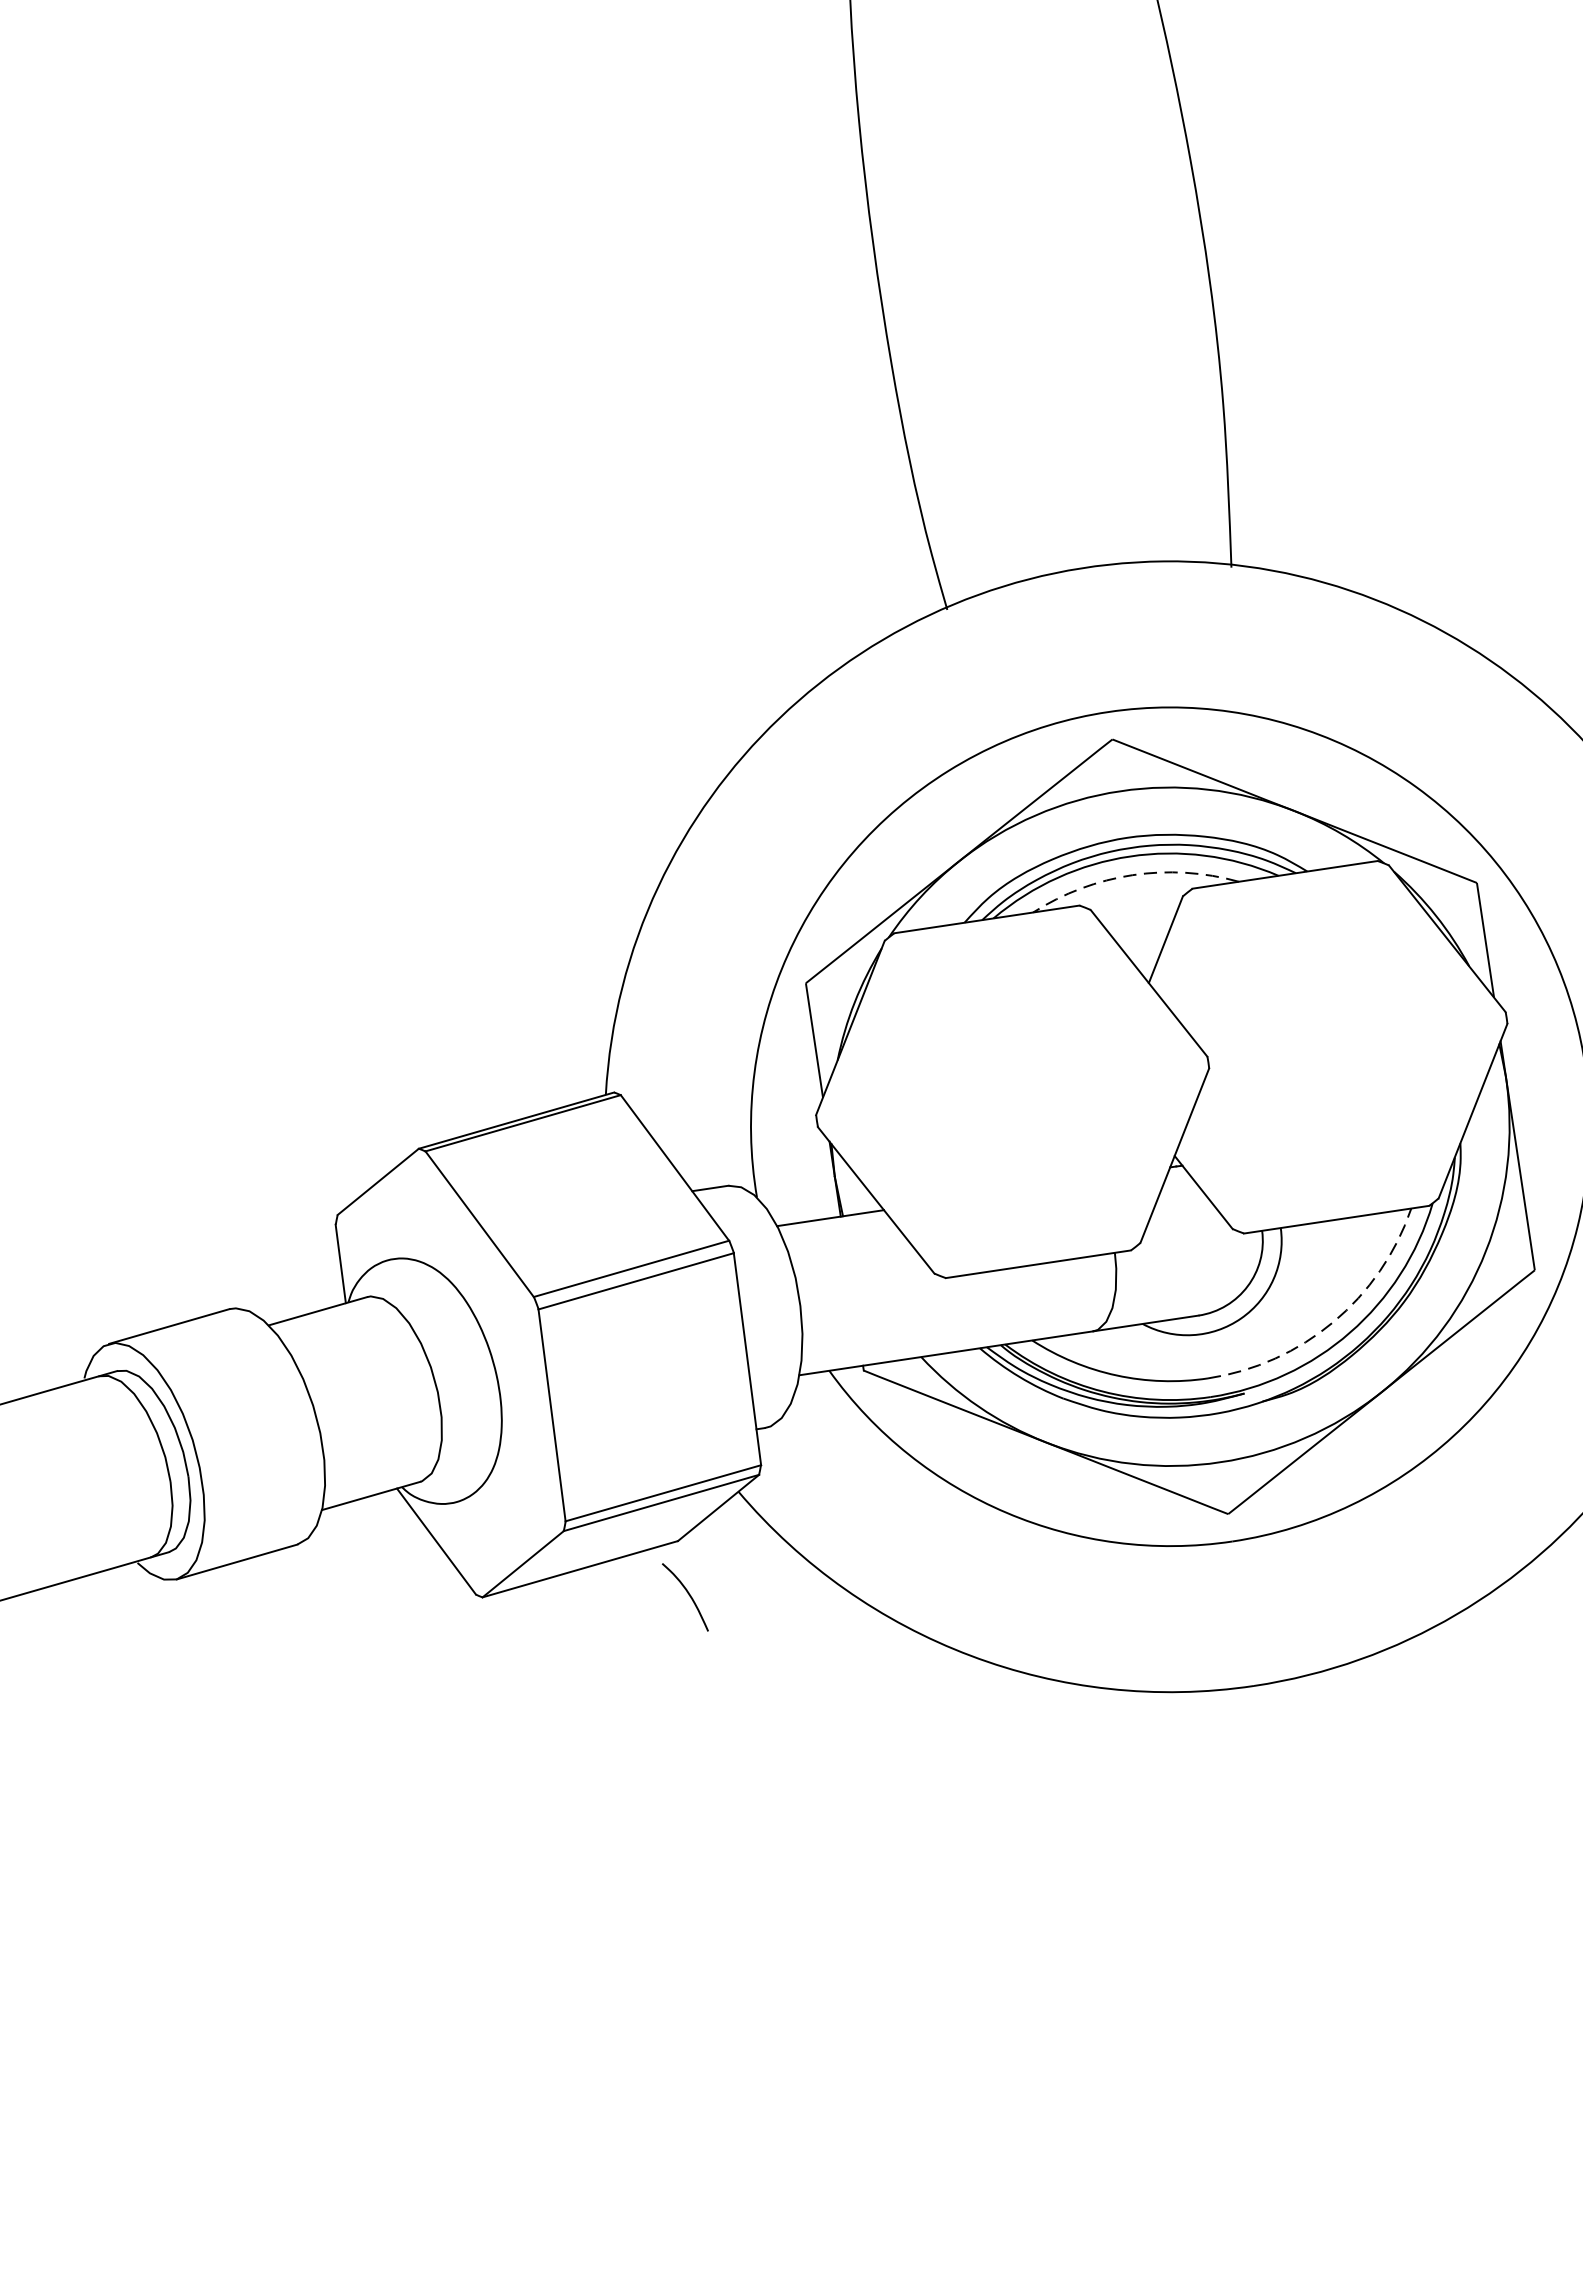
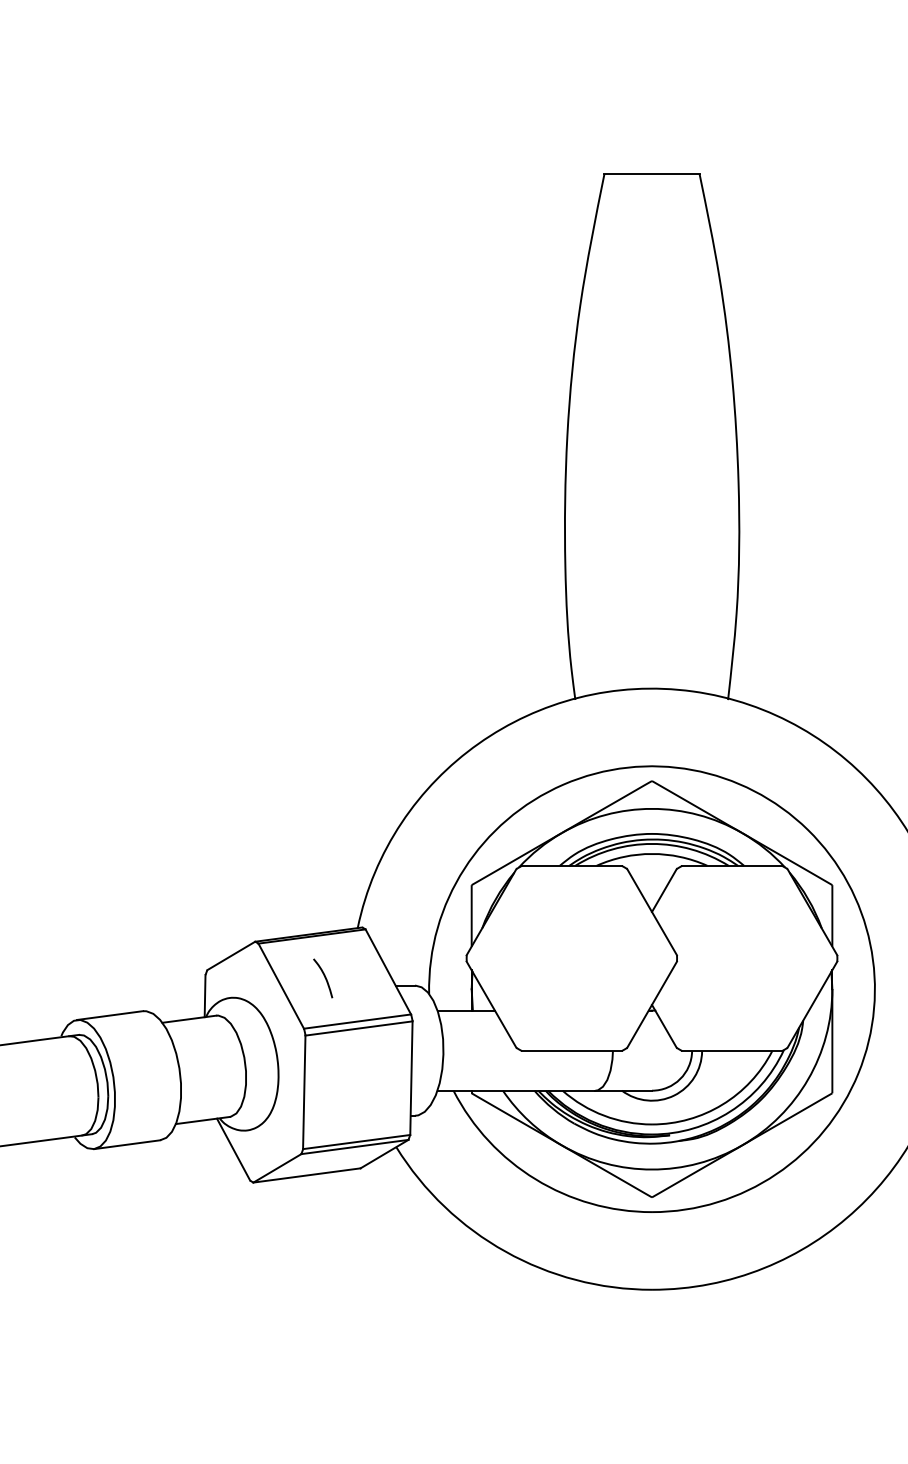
arc: (1133, 874) -> (652, 853), dashed -> solid
arc: (1333, 1321) -> (722, 1104), dashed -> solid
curve: (688, 1596) -> (324, 978), moved

